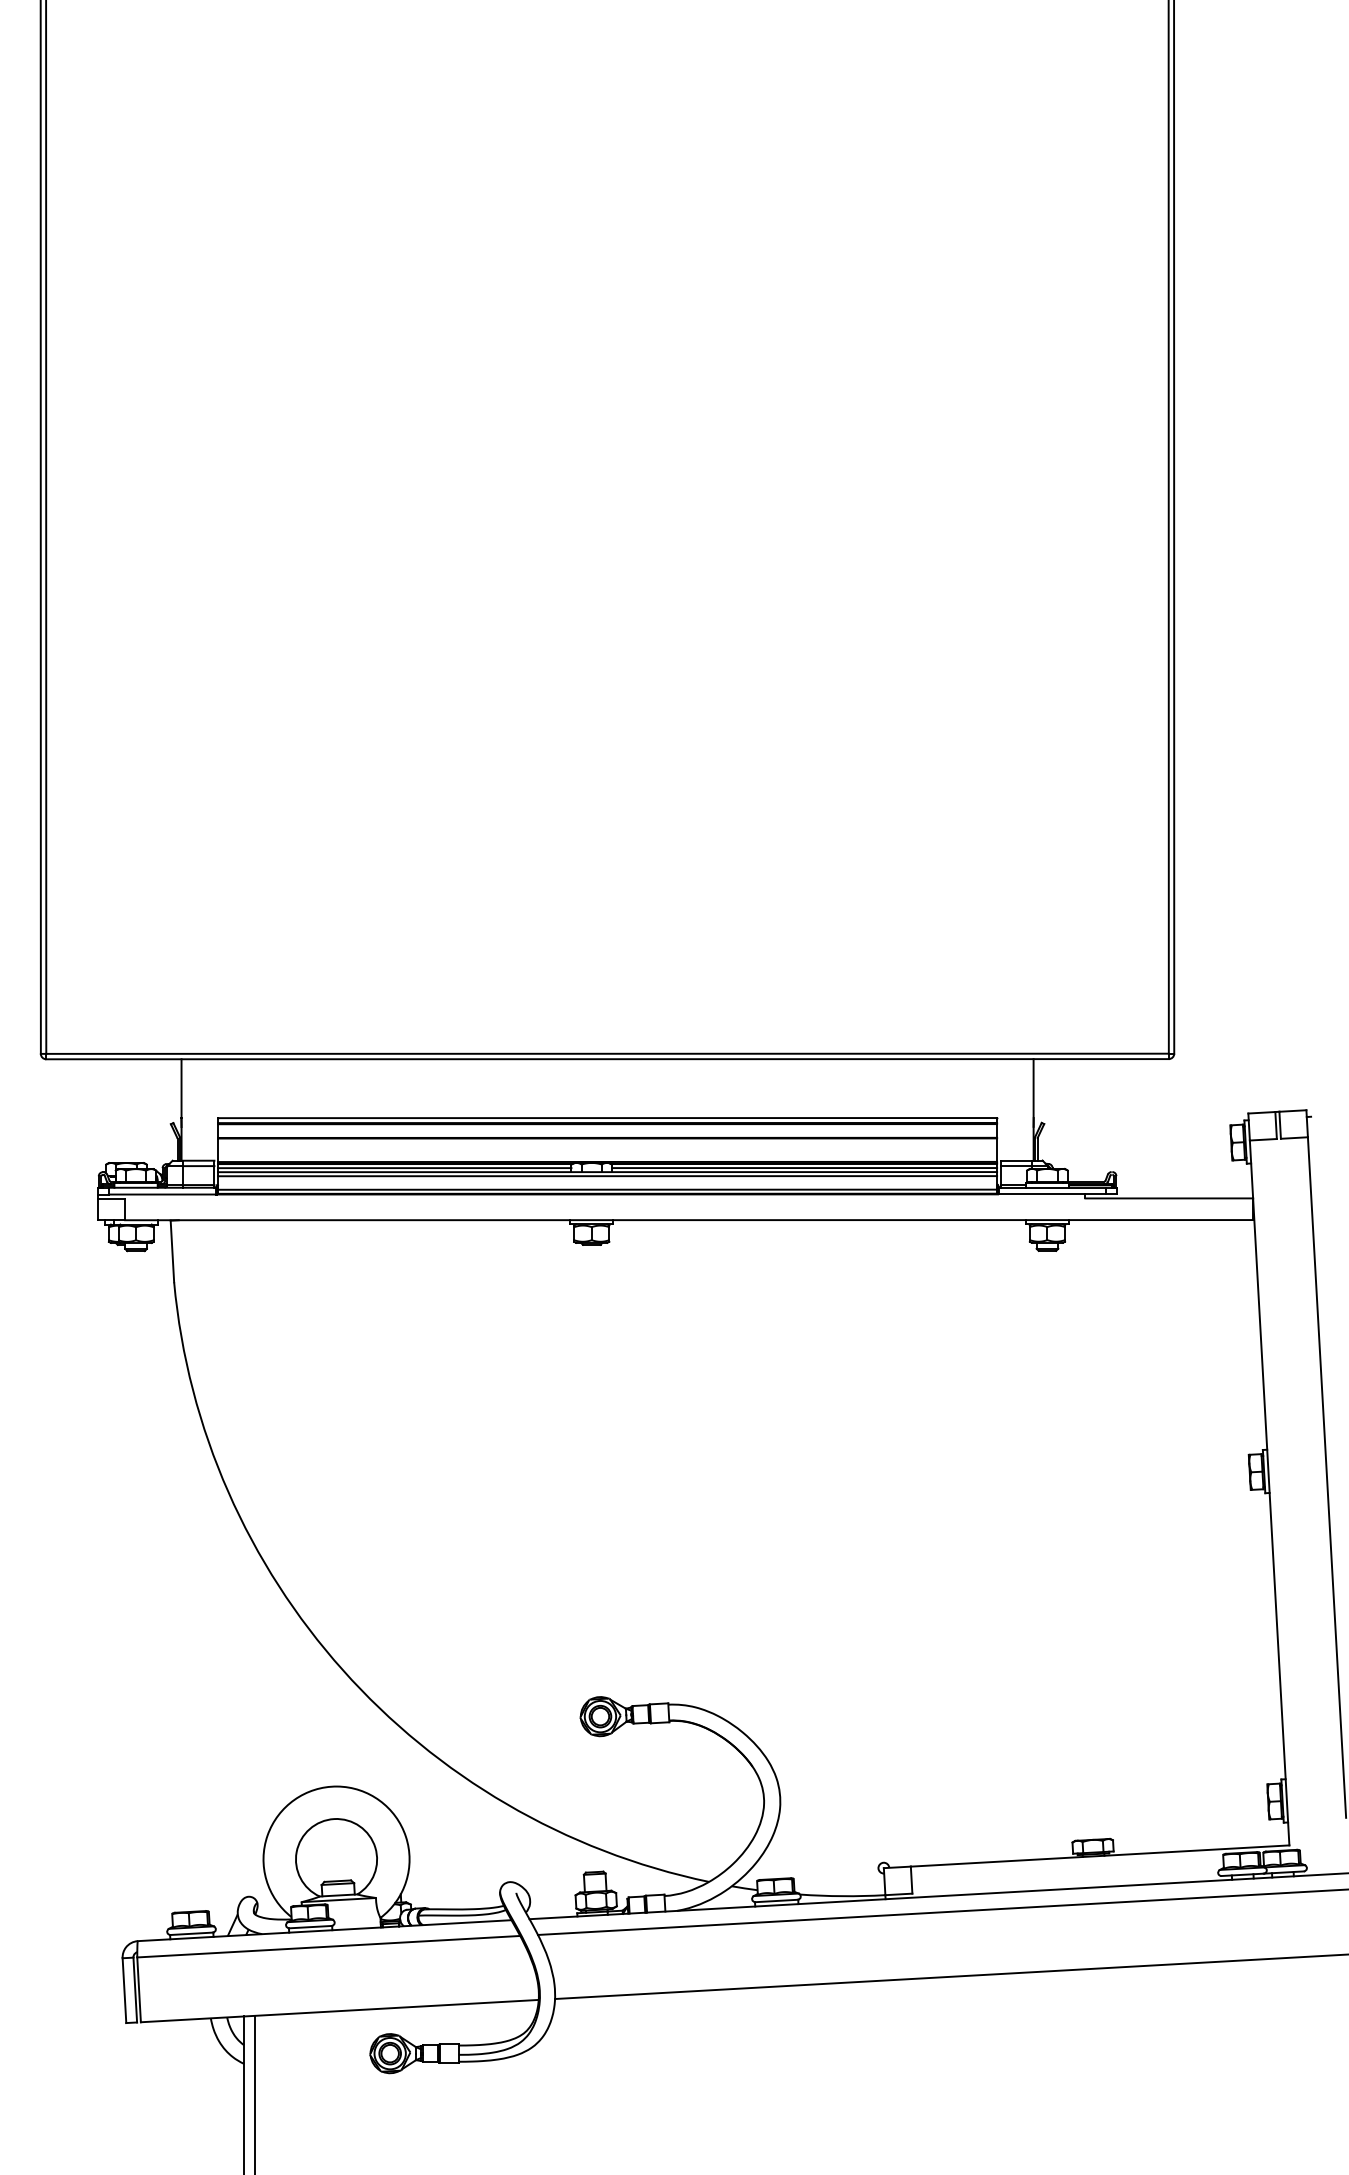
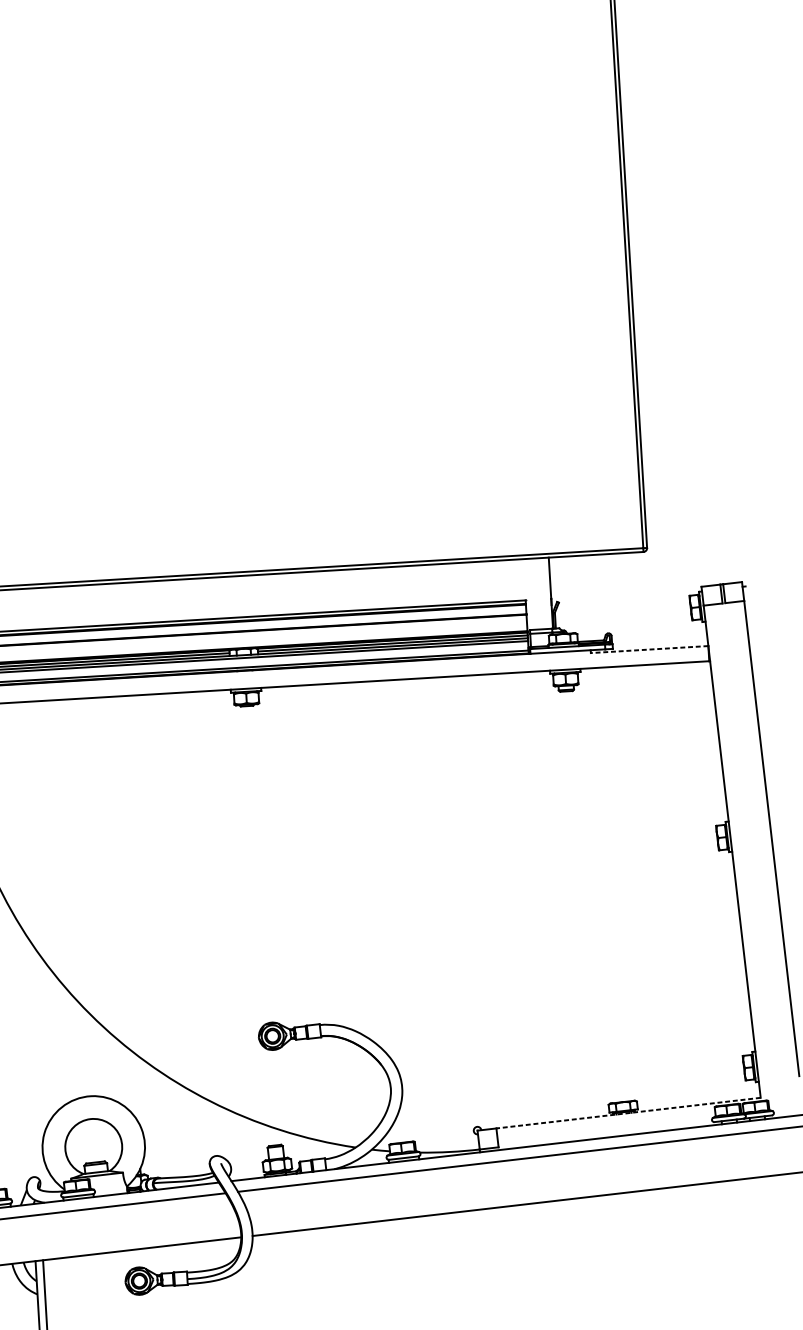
line: (1169, 1198) -> (649, 649), solid -> dashed
line: (1100, 1856) -> (628, 1113), solid -> dashed

